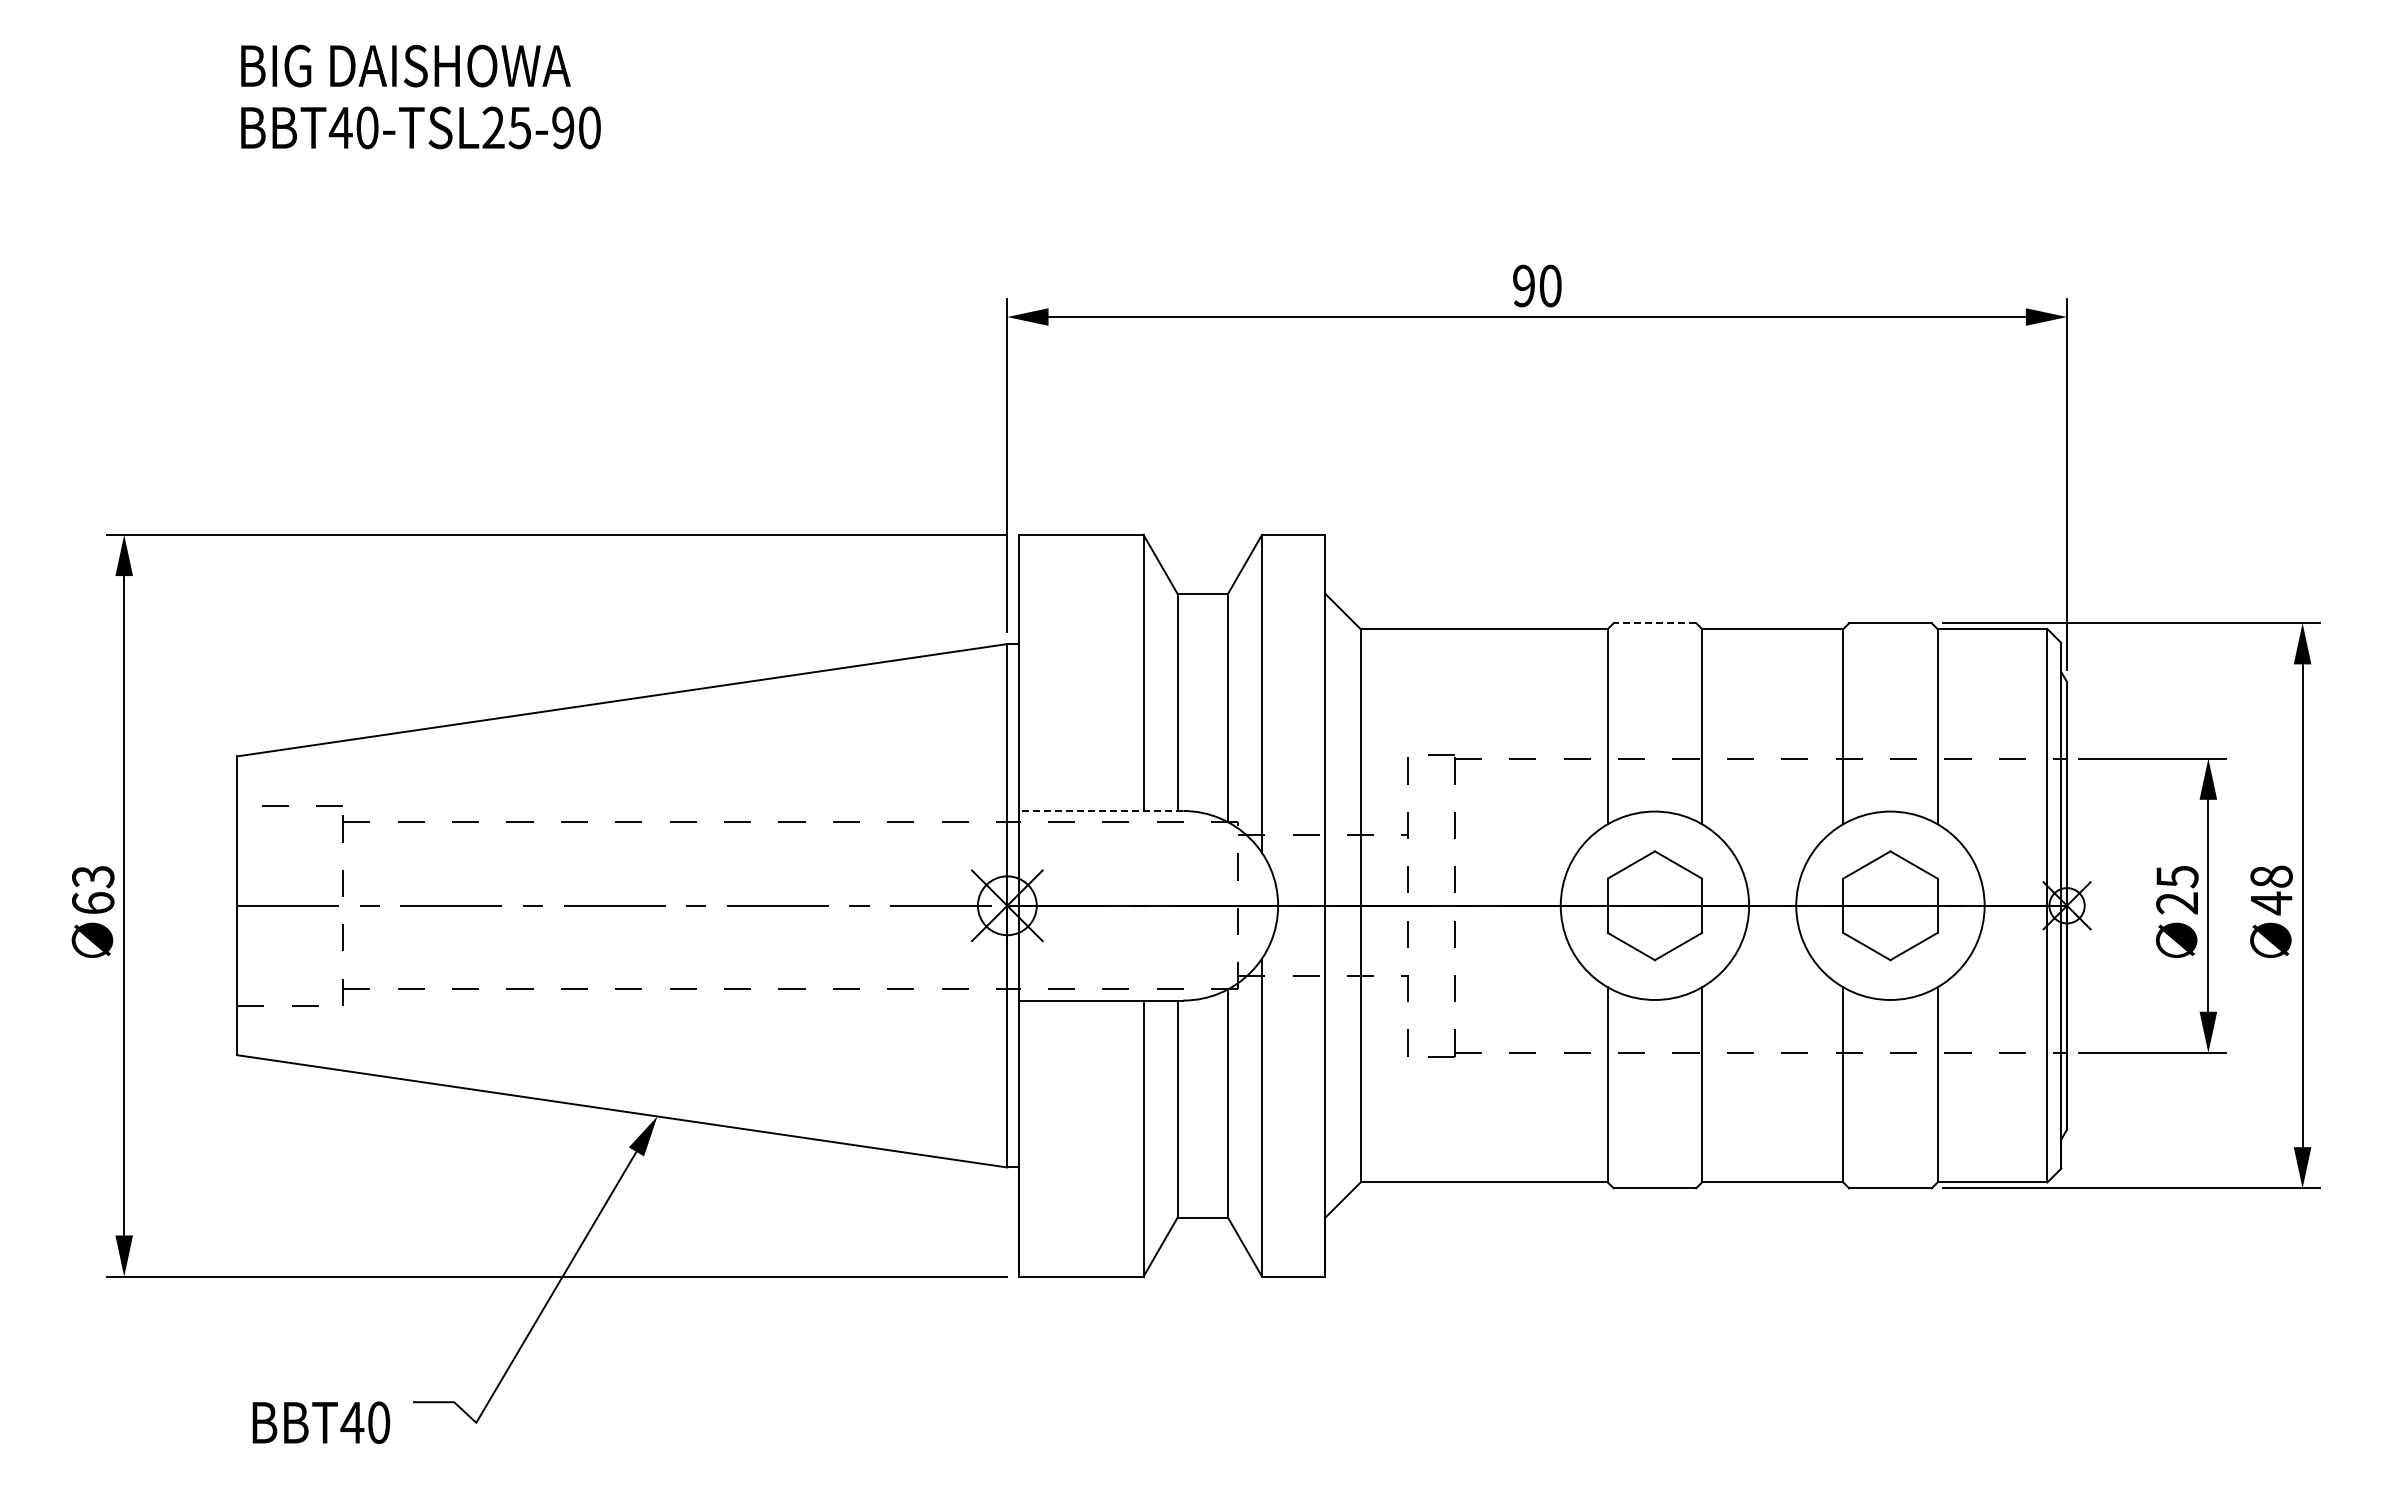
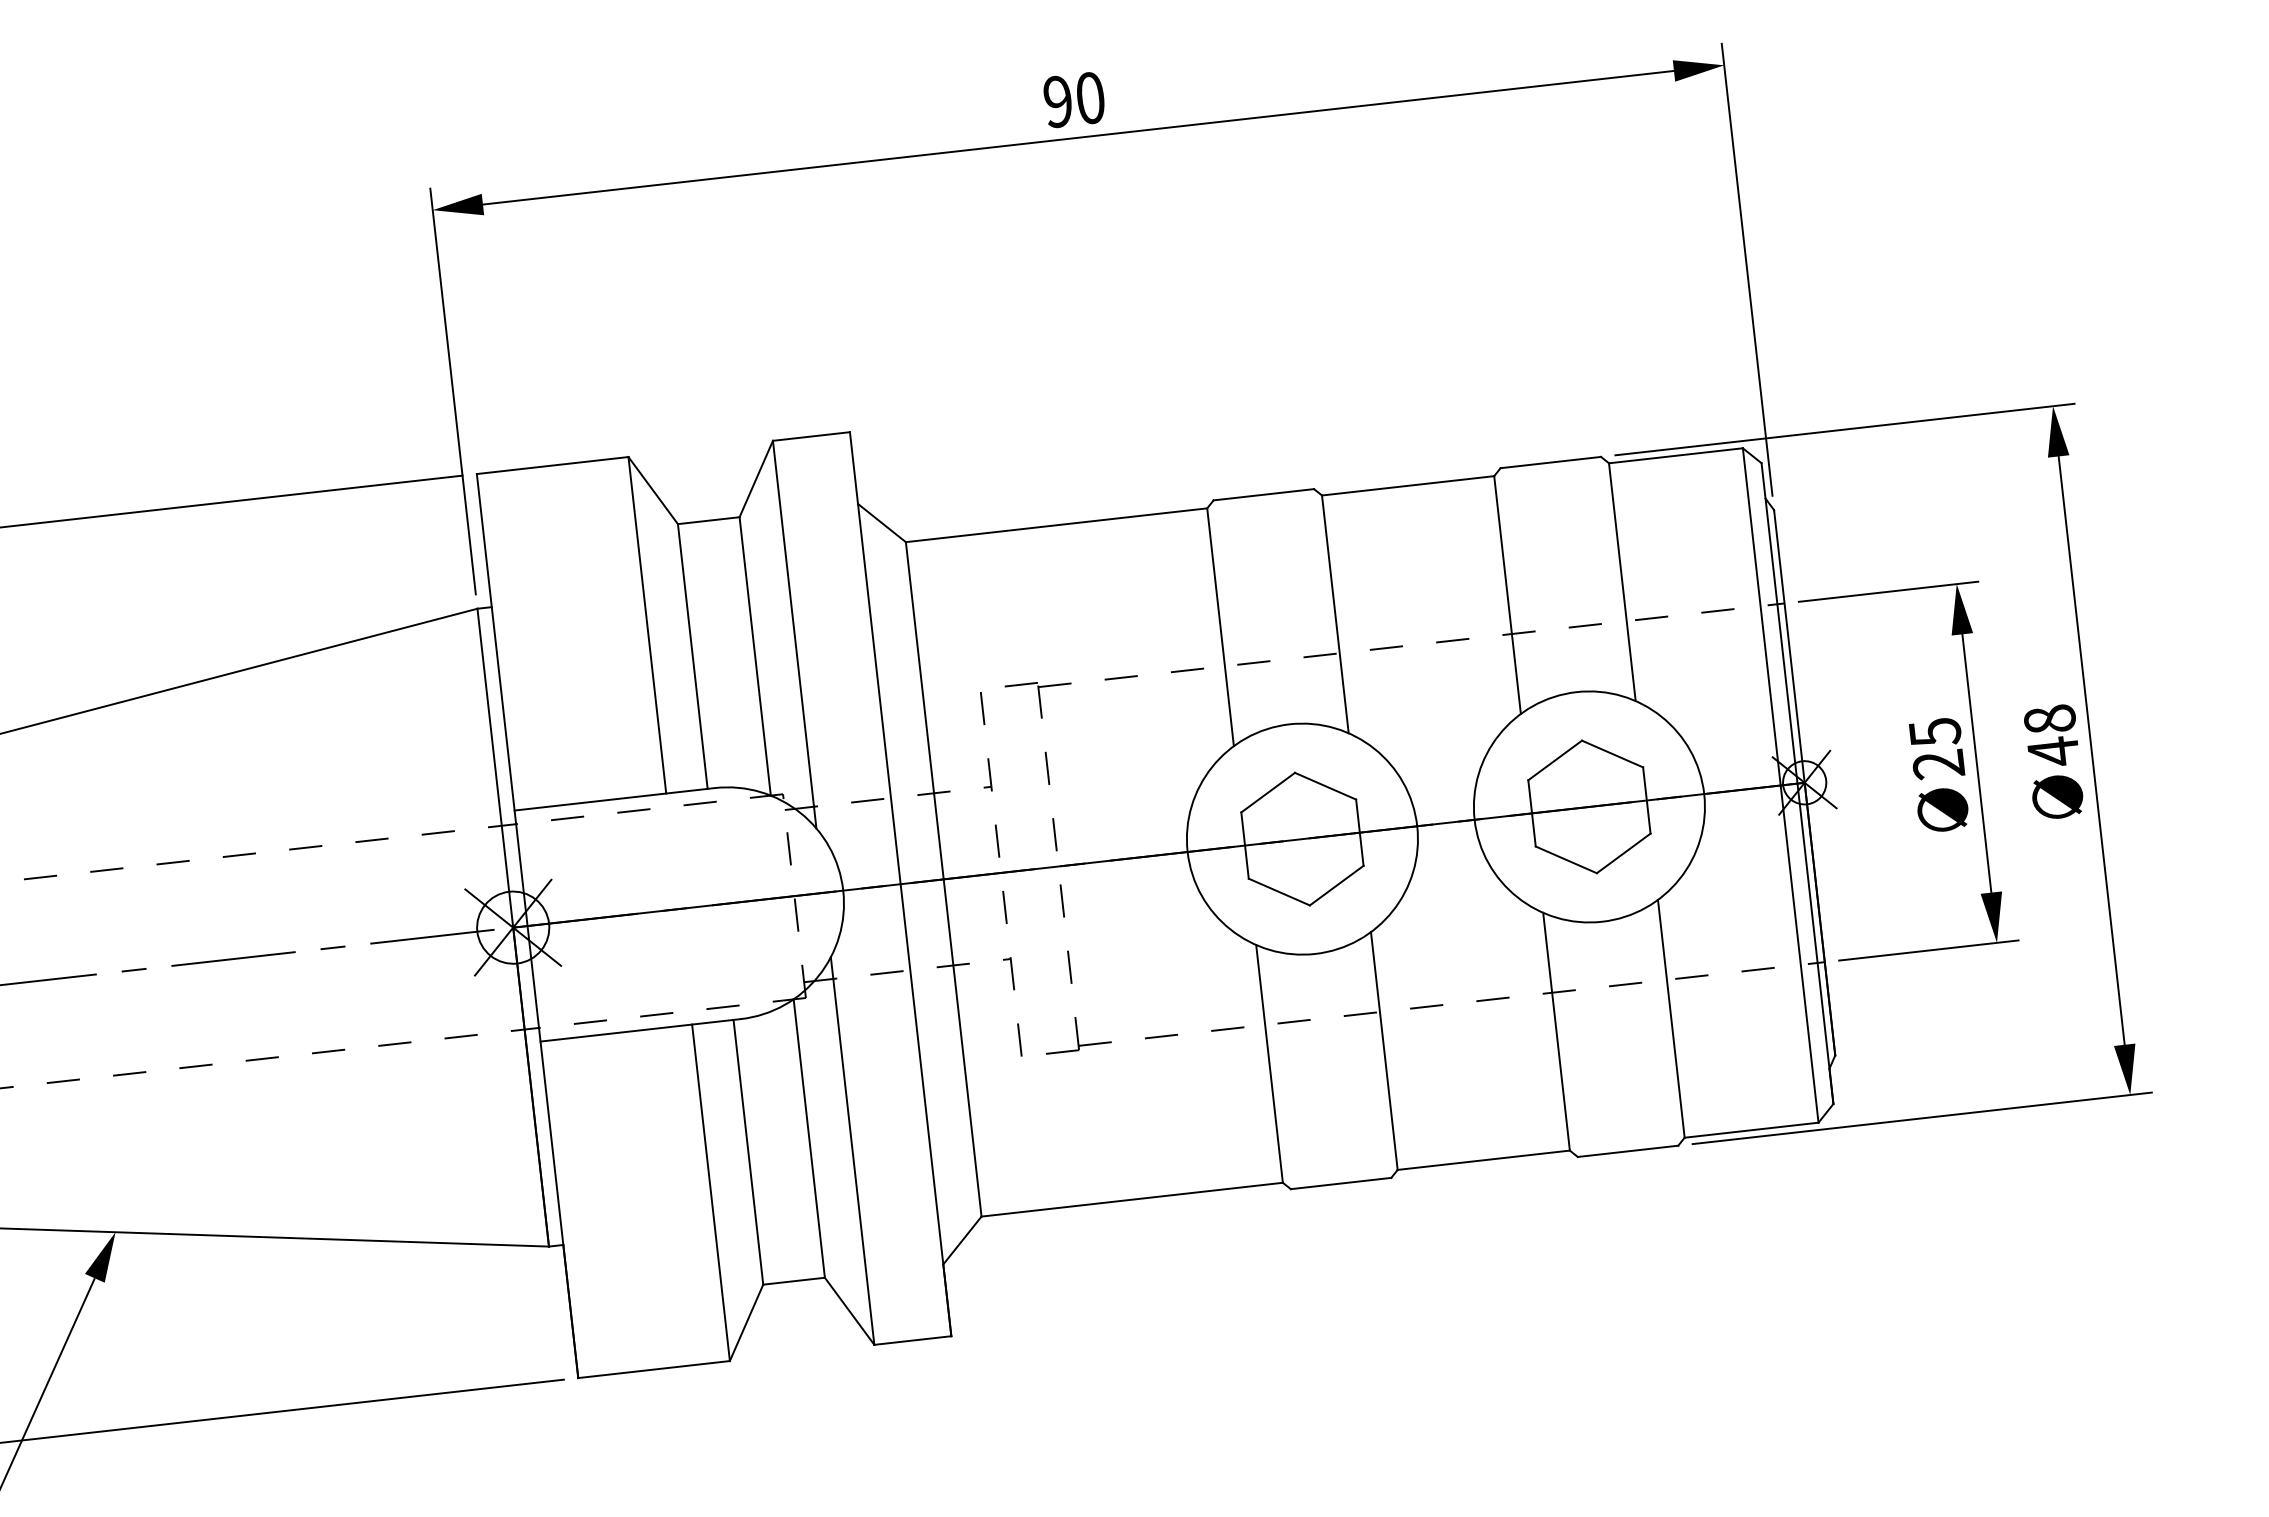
line: (1654, 623) -> (1263, 495), dashed -> solid
line: (1100, 811) -> (613, 800), dashed -> solid

